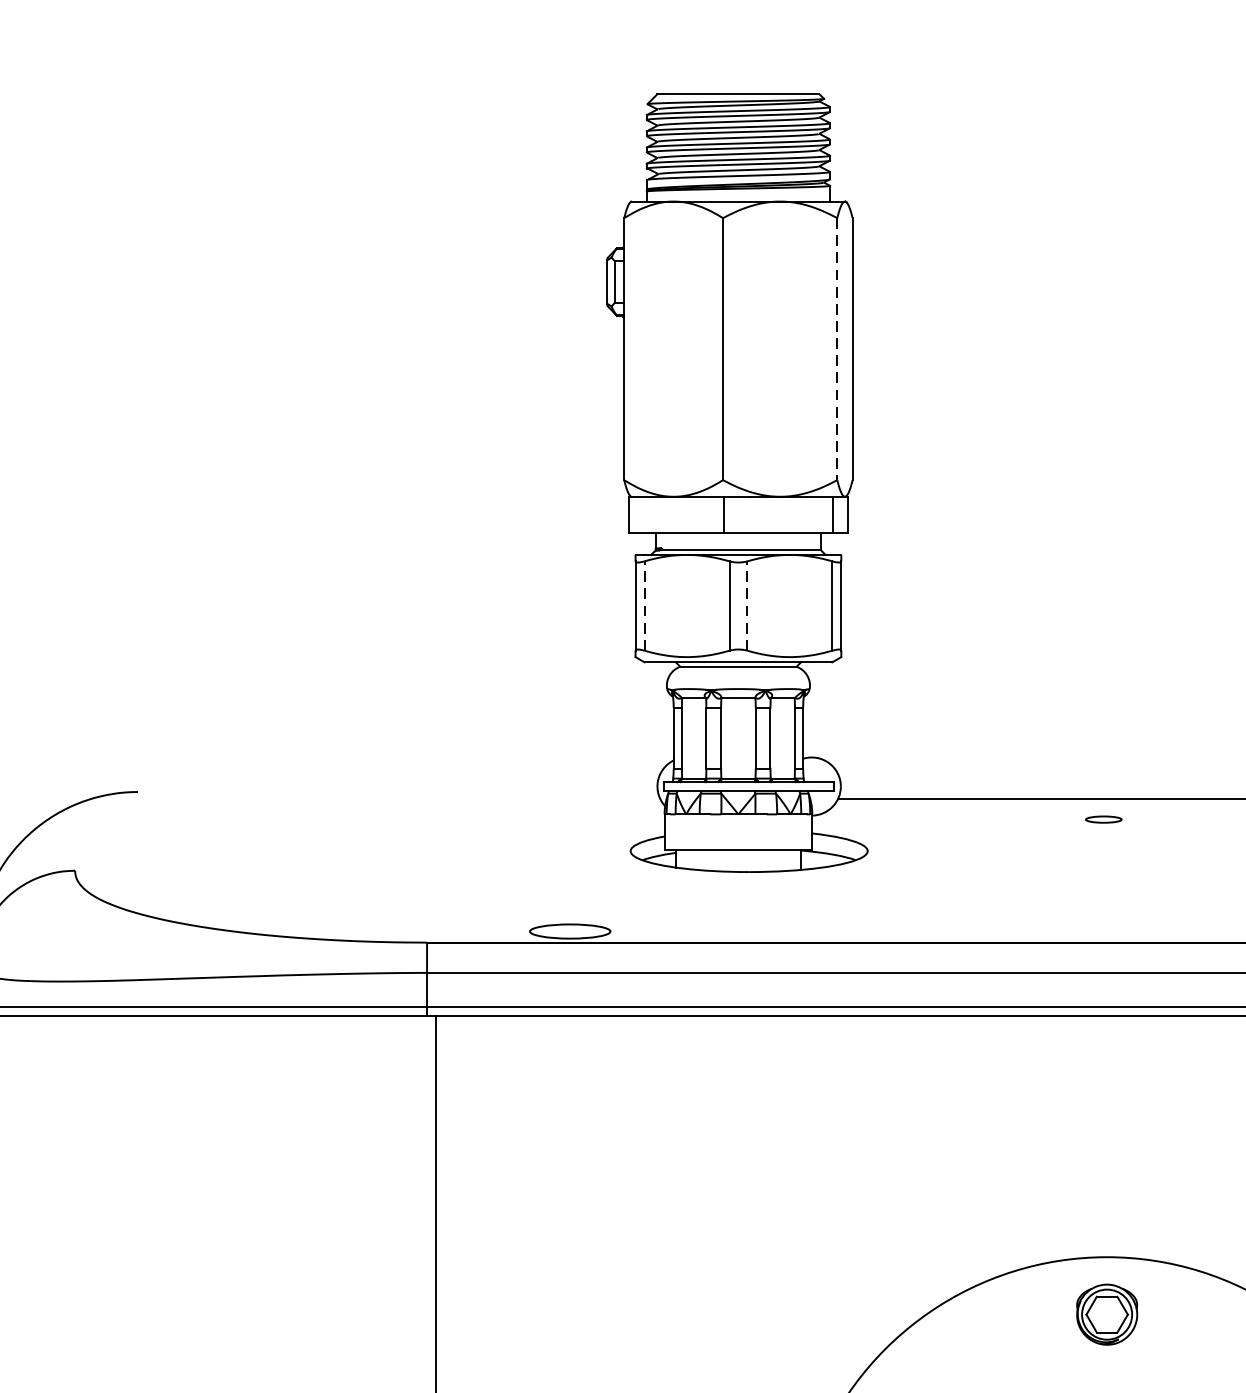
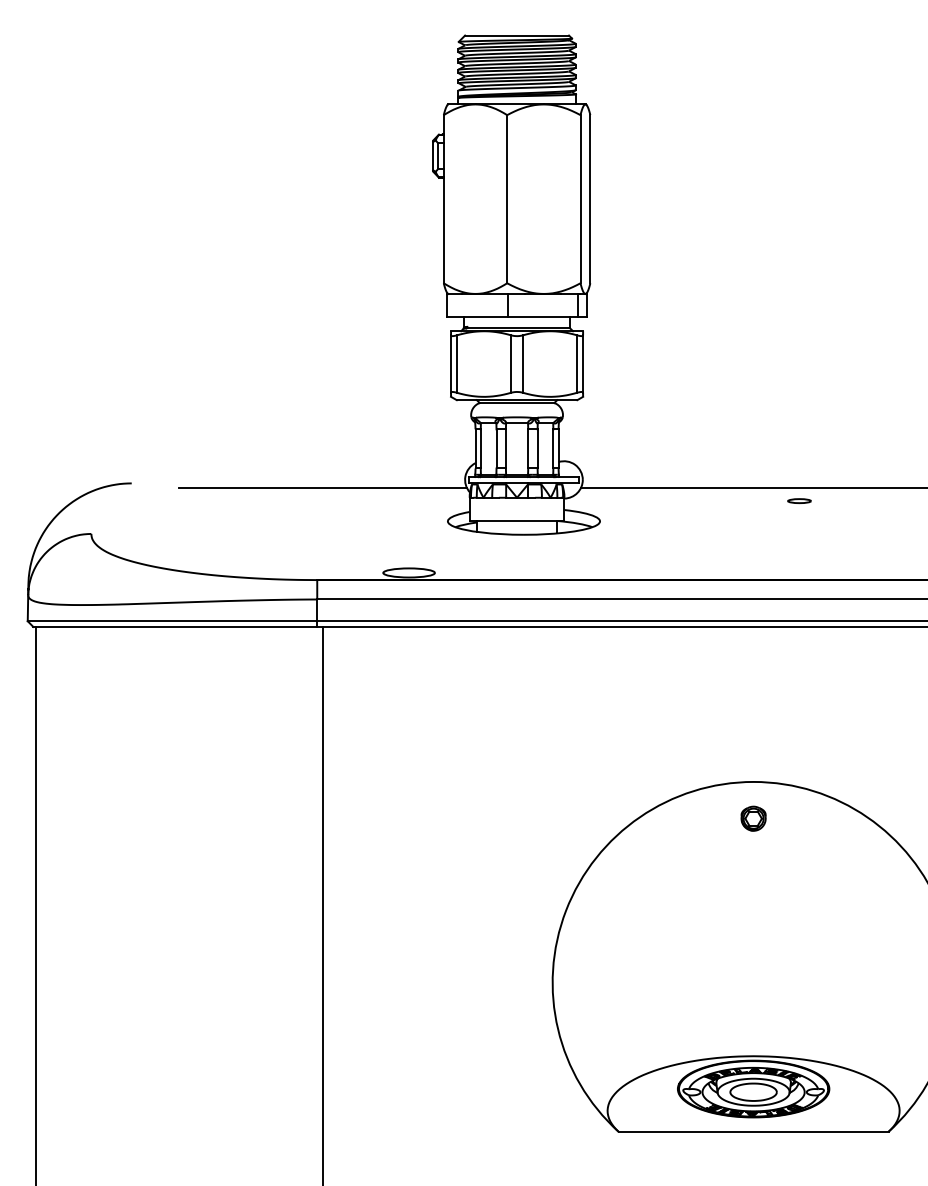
line: (837, 349) -> (580, 199), dashed -> solid
line: (644, 606) -> (456, 364), dashed -> solid
line: (746, 606) -> (522, 364), dashed -> solid
line: (435, 798) -> (322, 487), added
part: (1103, 818) -> (799, 500), moved
part: (1106, 1314) -> (753, 818), size x0.62

